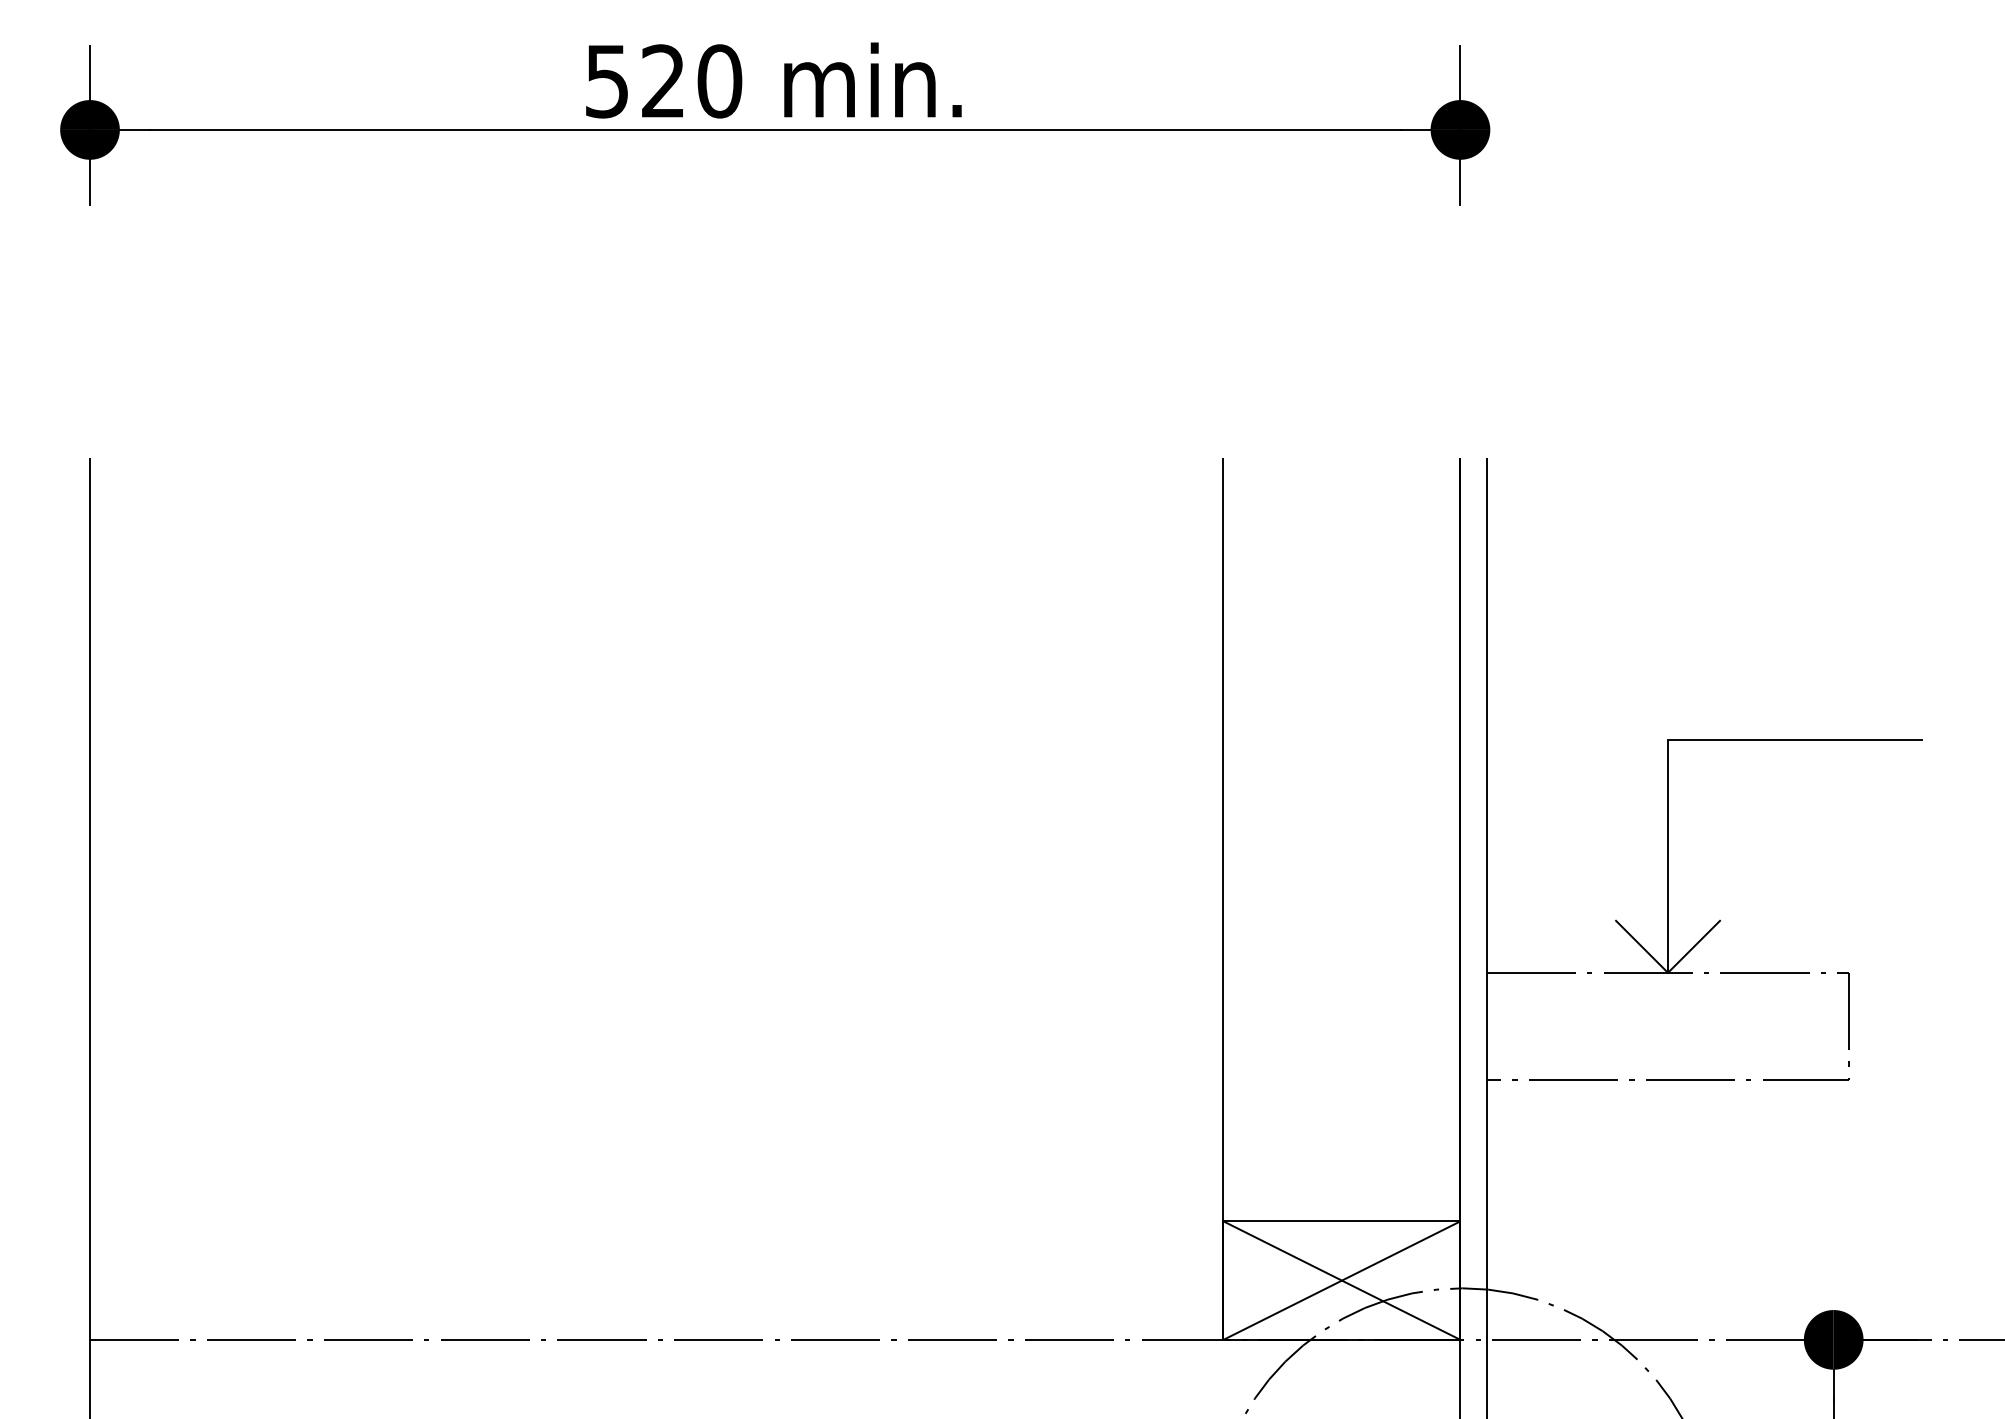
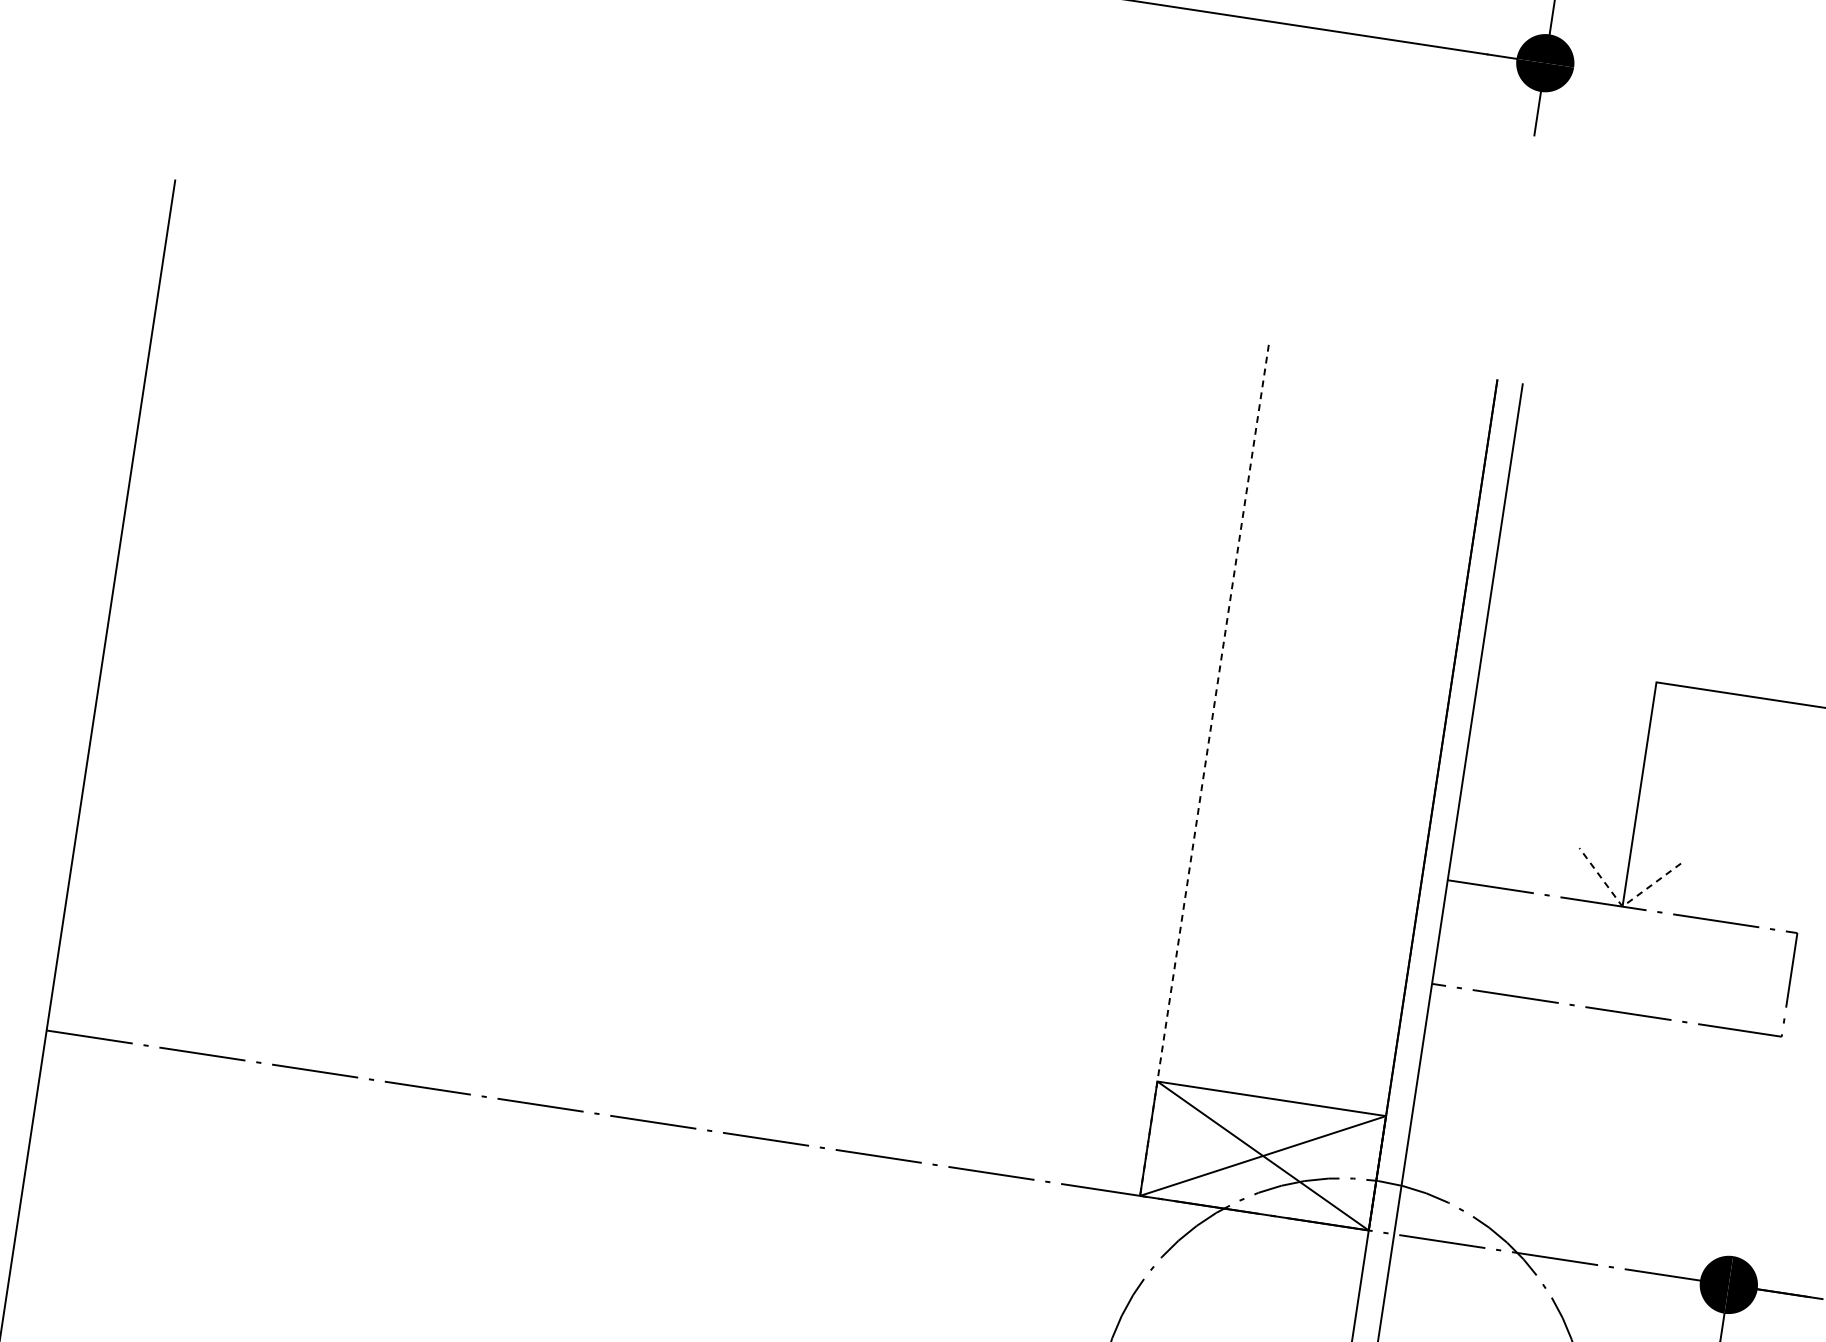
line: (1223, 899) -> (1204, 771), solid -> dashed
line: (1668, 972) -> (1623, 906), solid -> dashed

